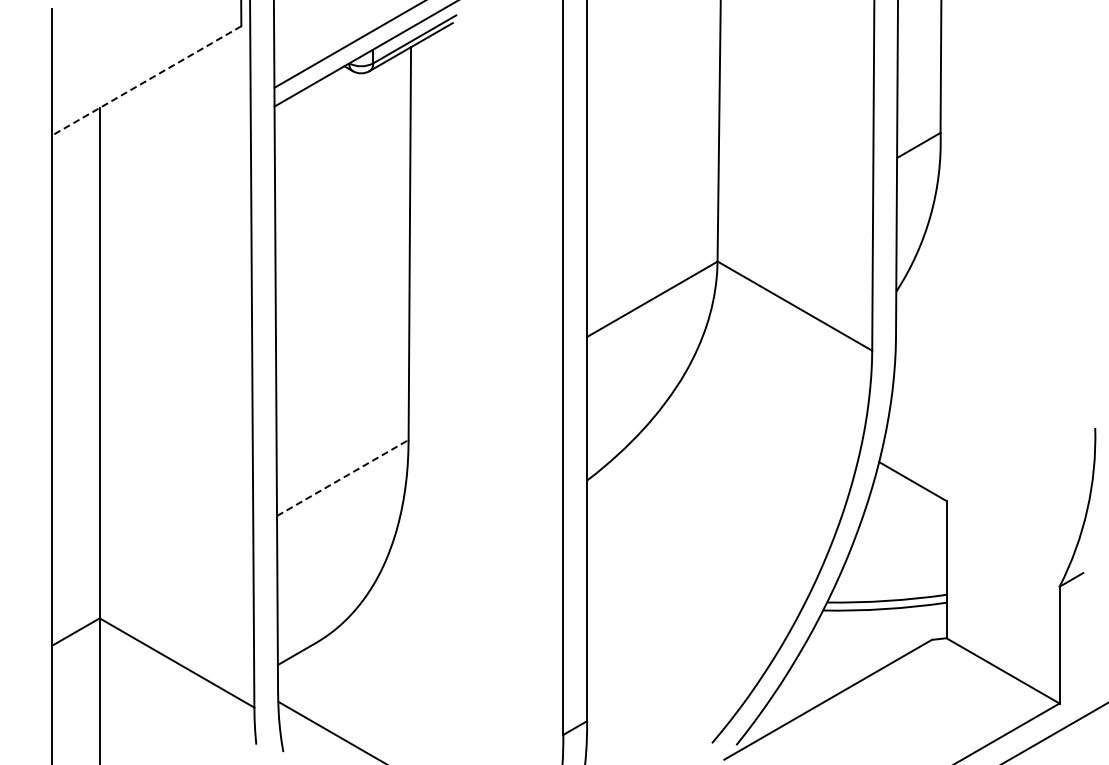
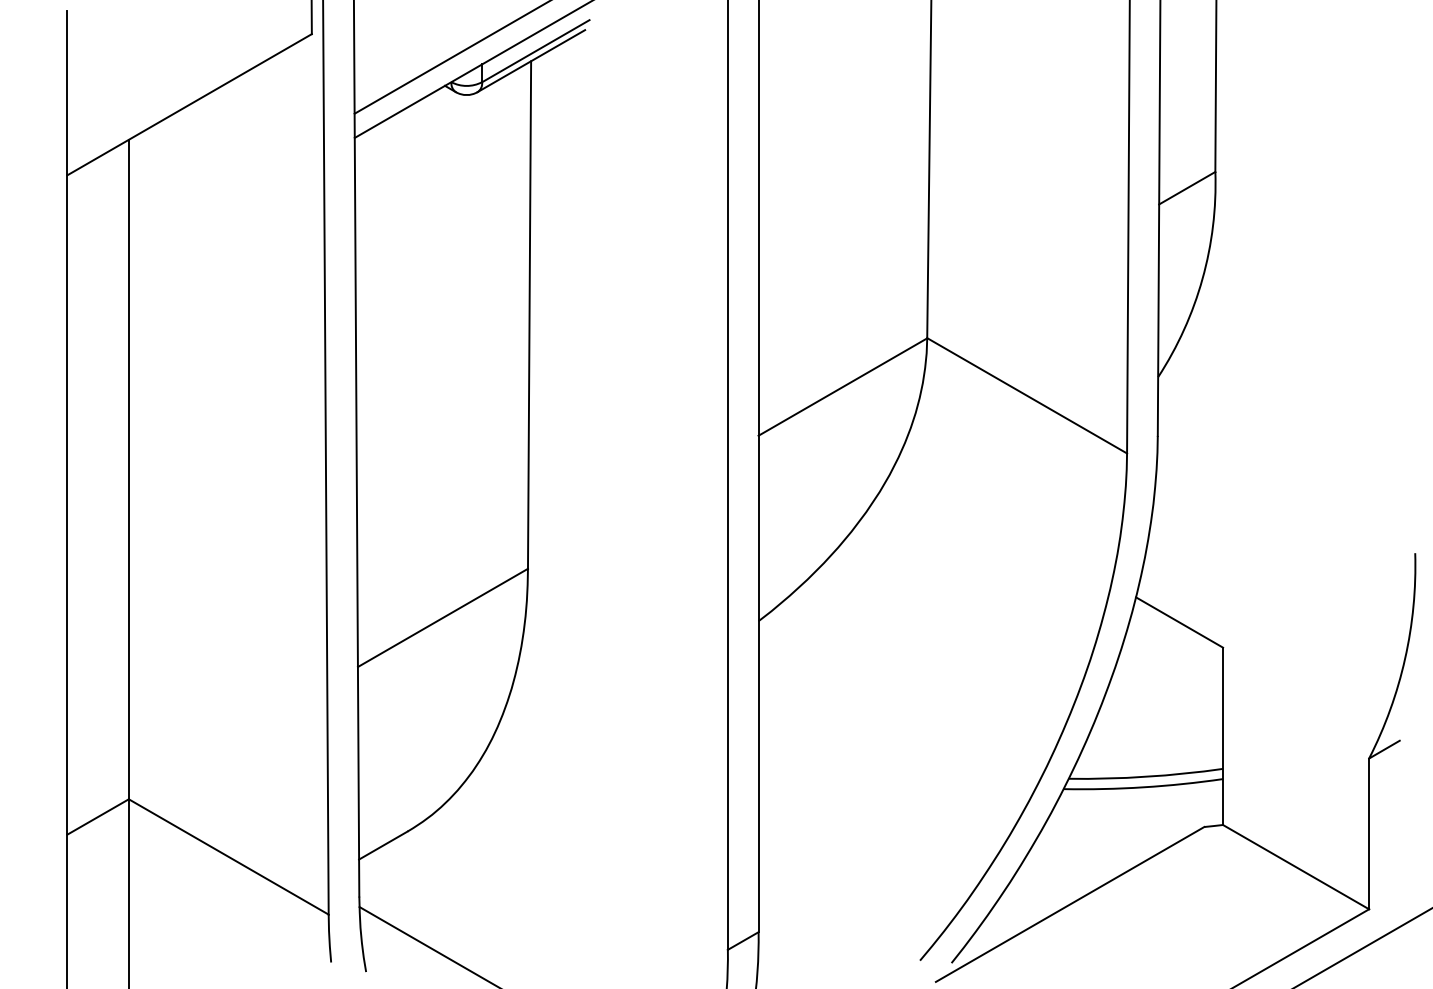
line: (146, 81) -> (189, 105), dashed -> solid
line: (342, 478) -> (442, 618), dashed -> solid

